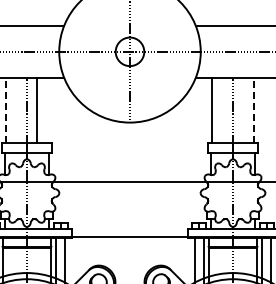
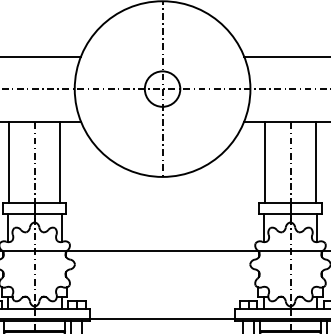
line: (6, 110) -> (9, 161), dashed -> solid
line: (36, 110) -> (60, 161), moved
line: (253, 110) -> (315, 161), dashed -> solid

